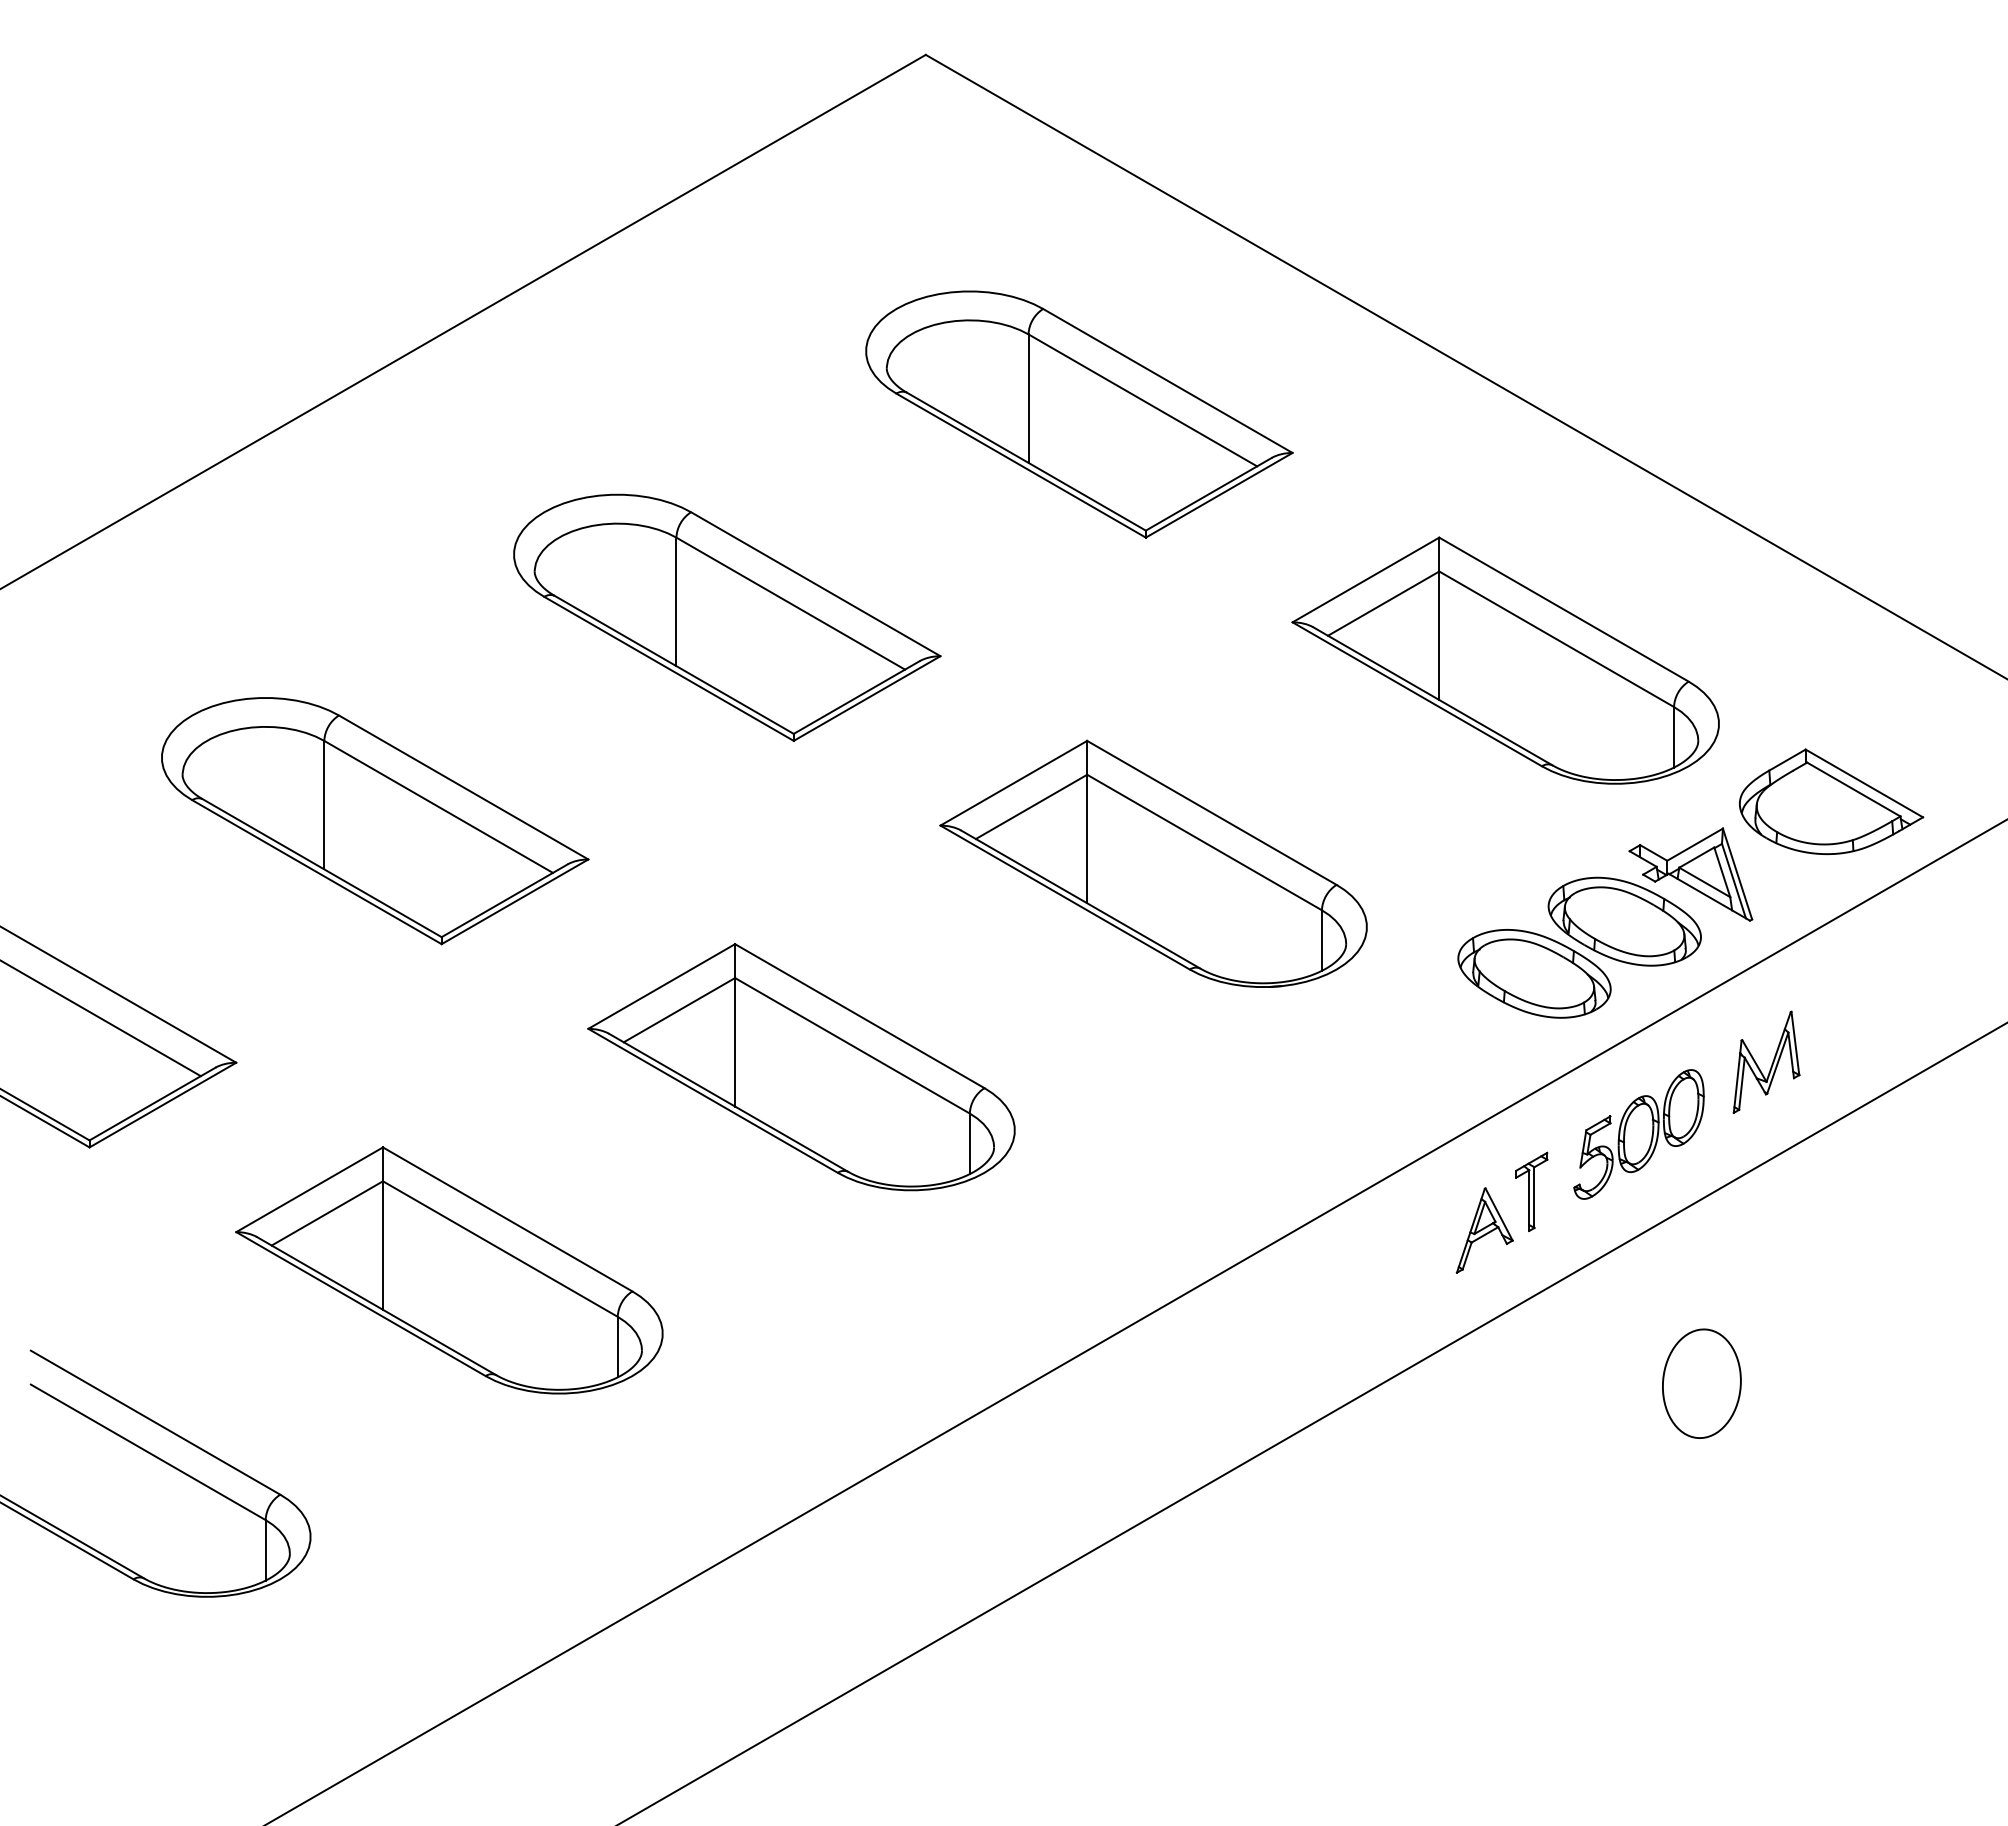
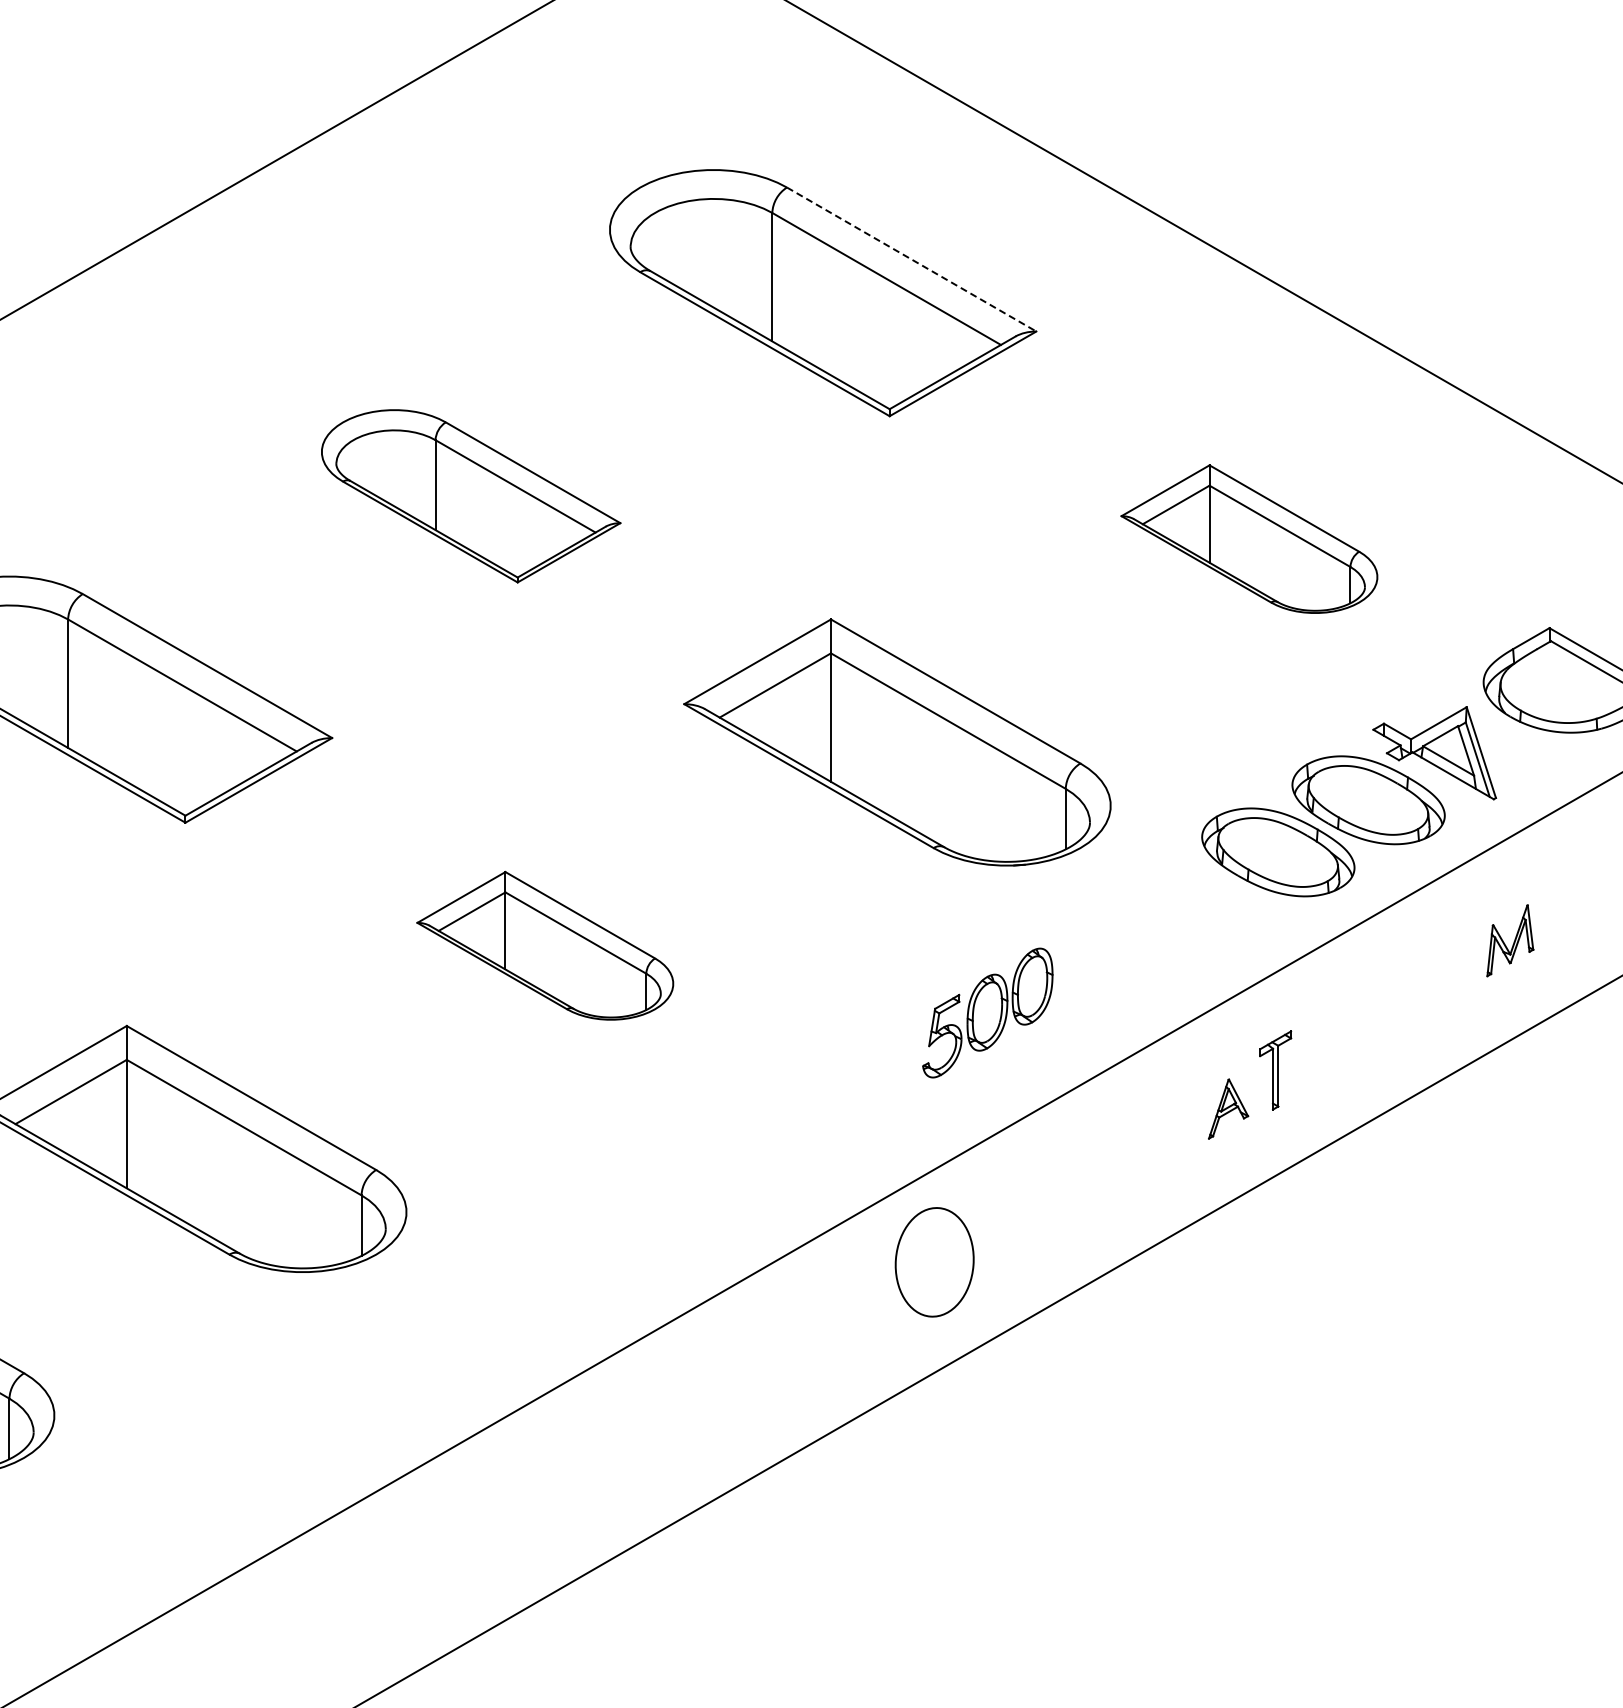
line: (1167, 380) -> (911, 259), solid -> dashed
part: (727, 617) -> (471, 496), size x0.7
part: (1505, 660) -> (1249, 539), size x0.6
part: (1766, 1061) -> (1510, 940), size x0.7
part: (801, 1067) -> (545, 946), size x0.6
part: (1638, 1134) -> (987, 1013), moved
part: (1484, 1230) -> (1228, 1109), size x0.7
part: (1701, 1383) -> (934, 1262), moved

